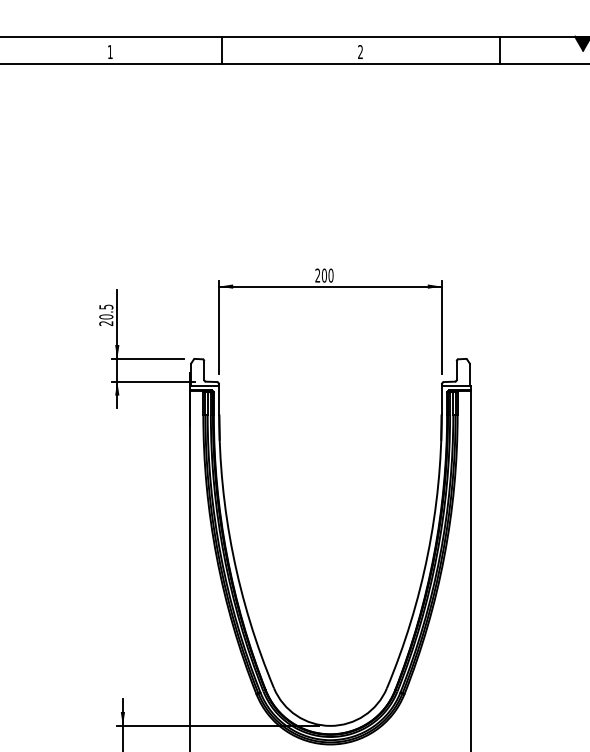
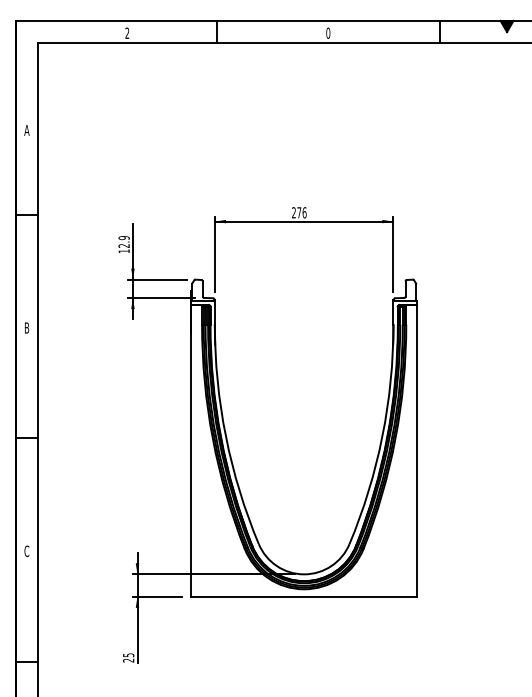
text: (110, 51) -> (127, 32), 1 -> 2
text: (360, 51) -> (328, 32), 2 -> 0
text: (327, 275) -> (301, 212), 200 -> 276
text: (105, 315) -> (123, 244), 20.5 -> 12.9

